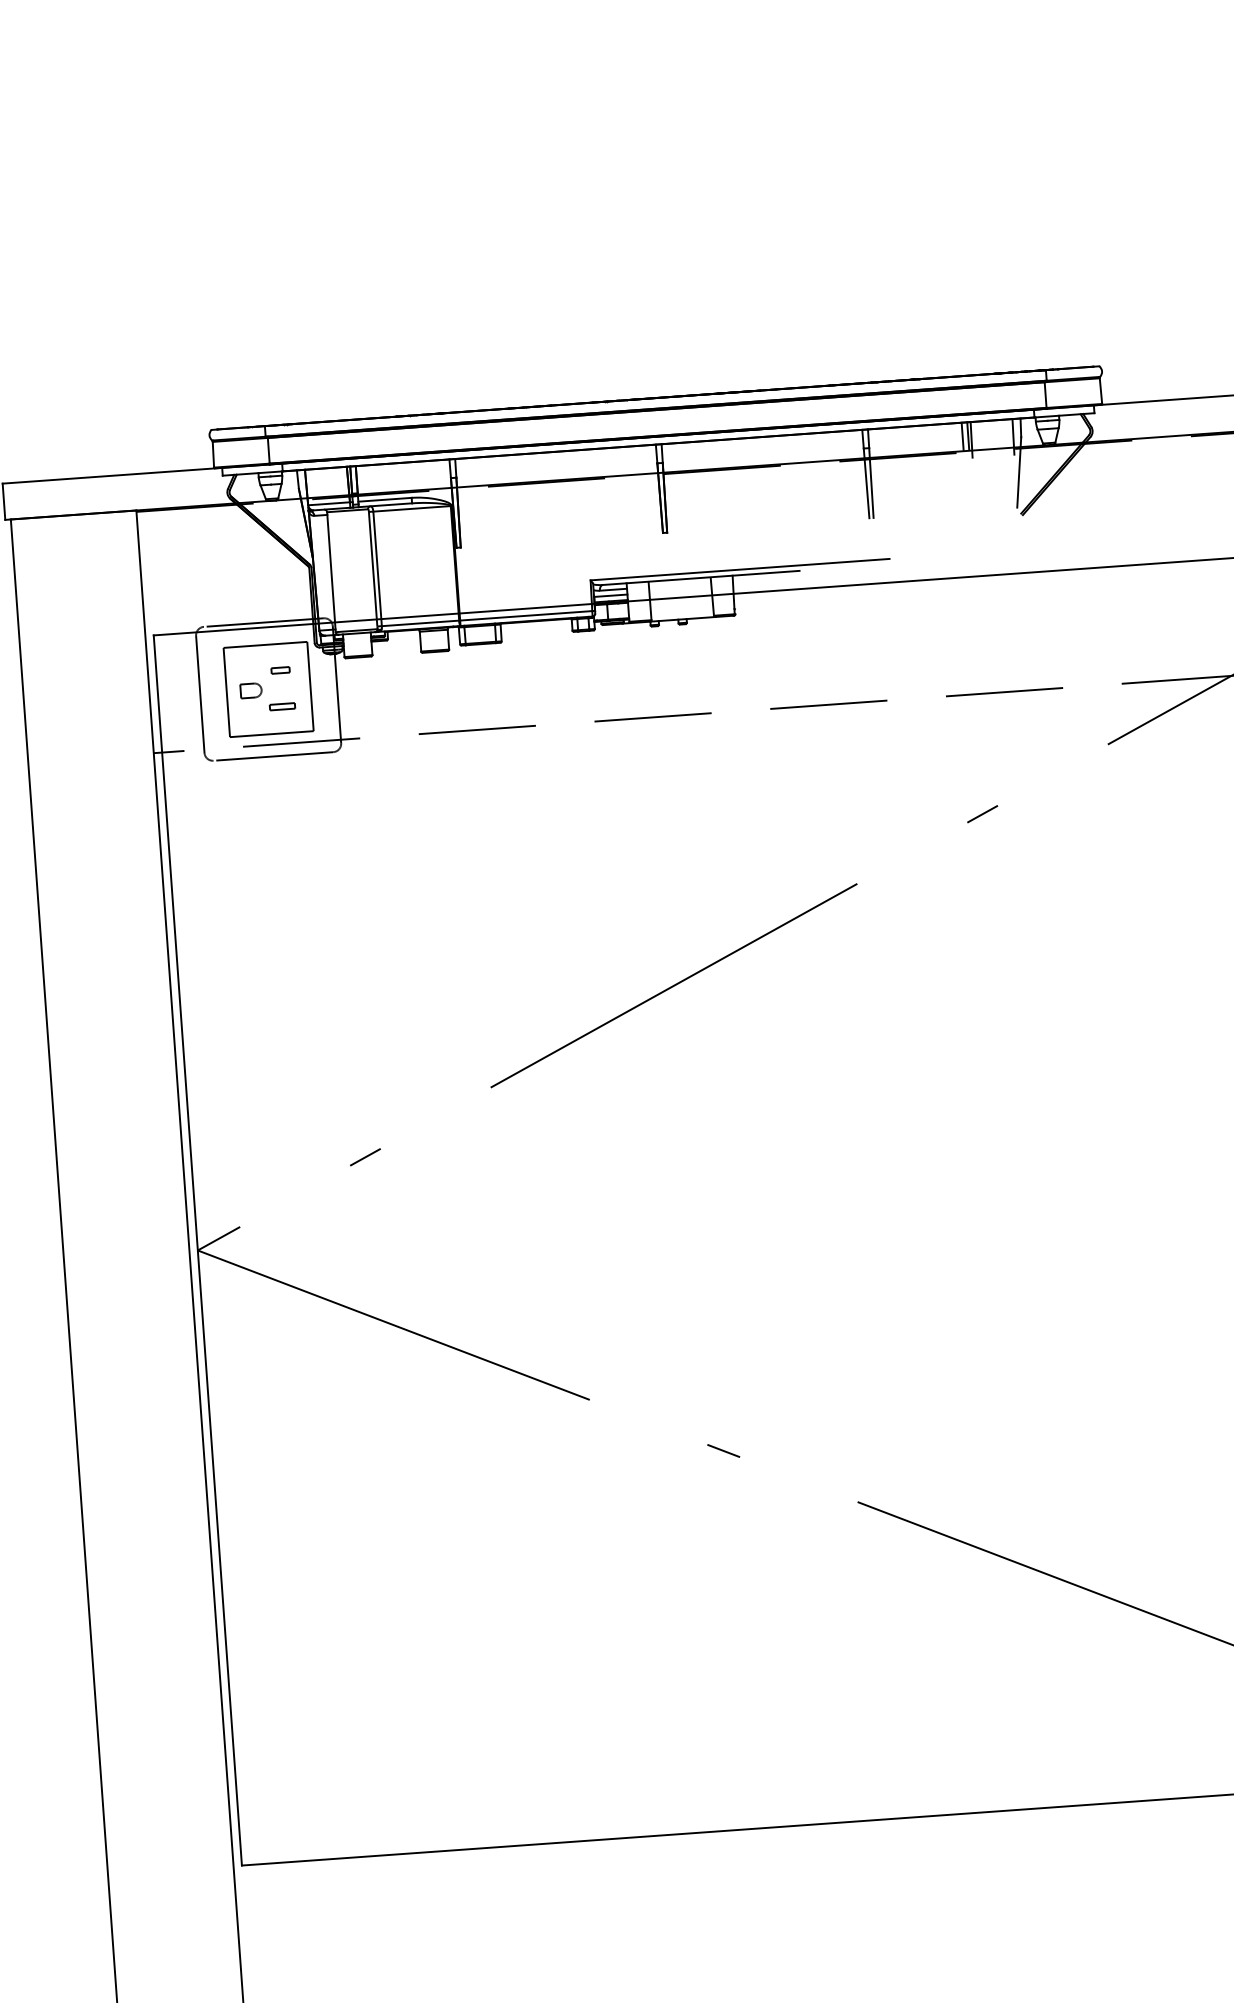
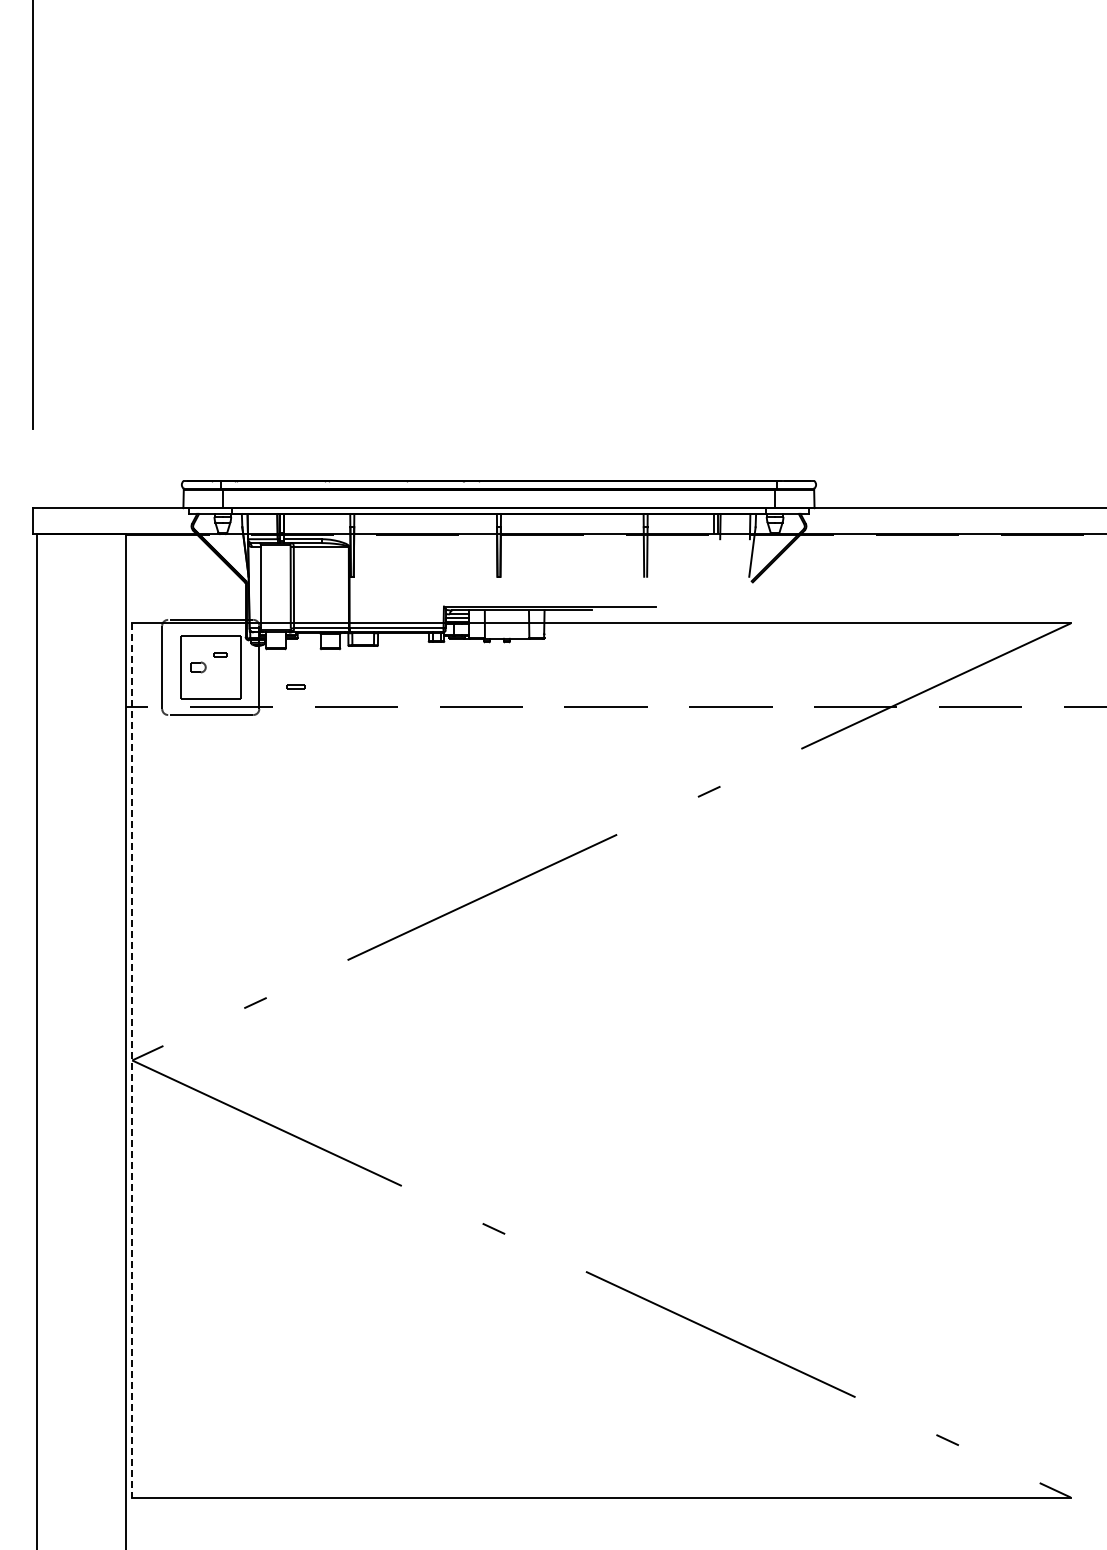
part: (282, 705) -> (295, 686), moved
line: (198, 1250) -> (132, 1060), solid -> dashed

